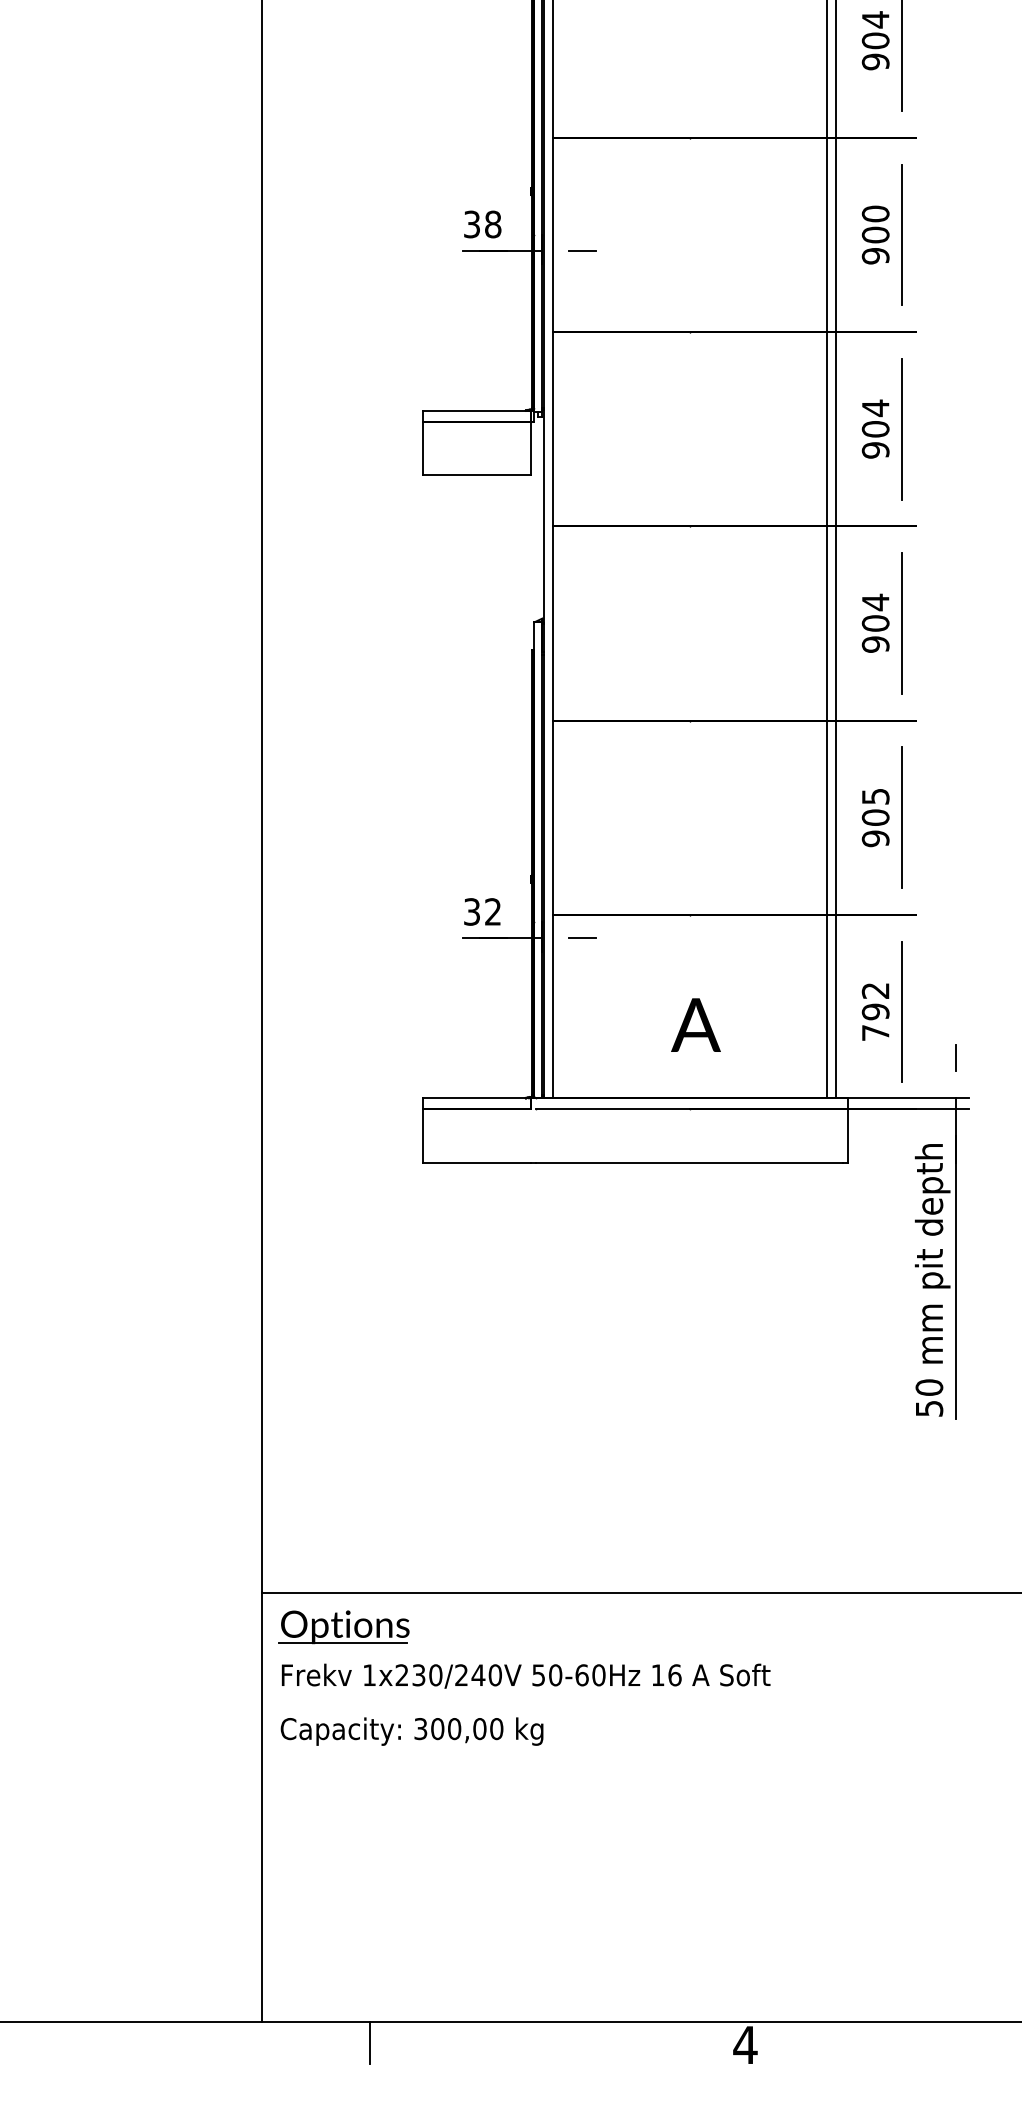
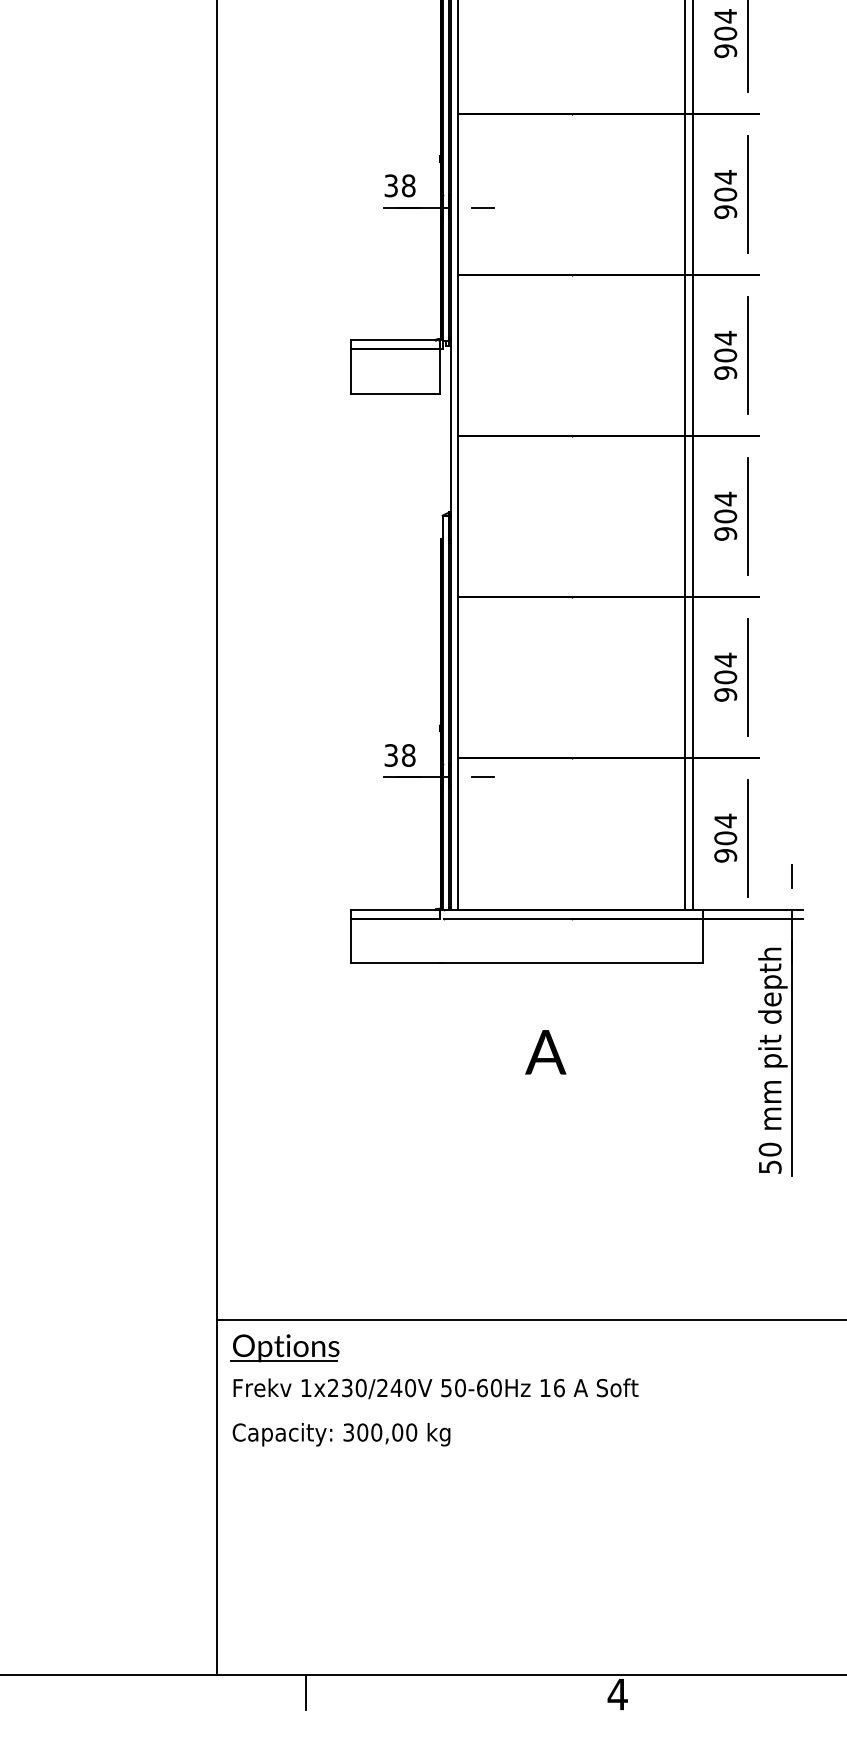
text: (875, 214) -> (725, 177), 900 -> 904
text: (875, 796) -> (725, 659), 905 -> 904
text: (492, 911) -> (408, 755), 32 -> 38
text: (875, 1010) -> (725, 837), 792 -> 904
text: (695, 1025) -> (545, 1052), moved

